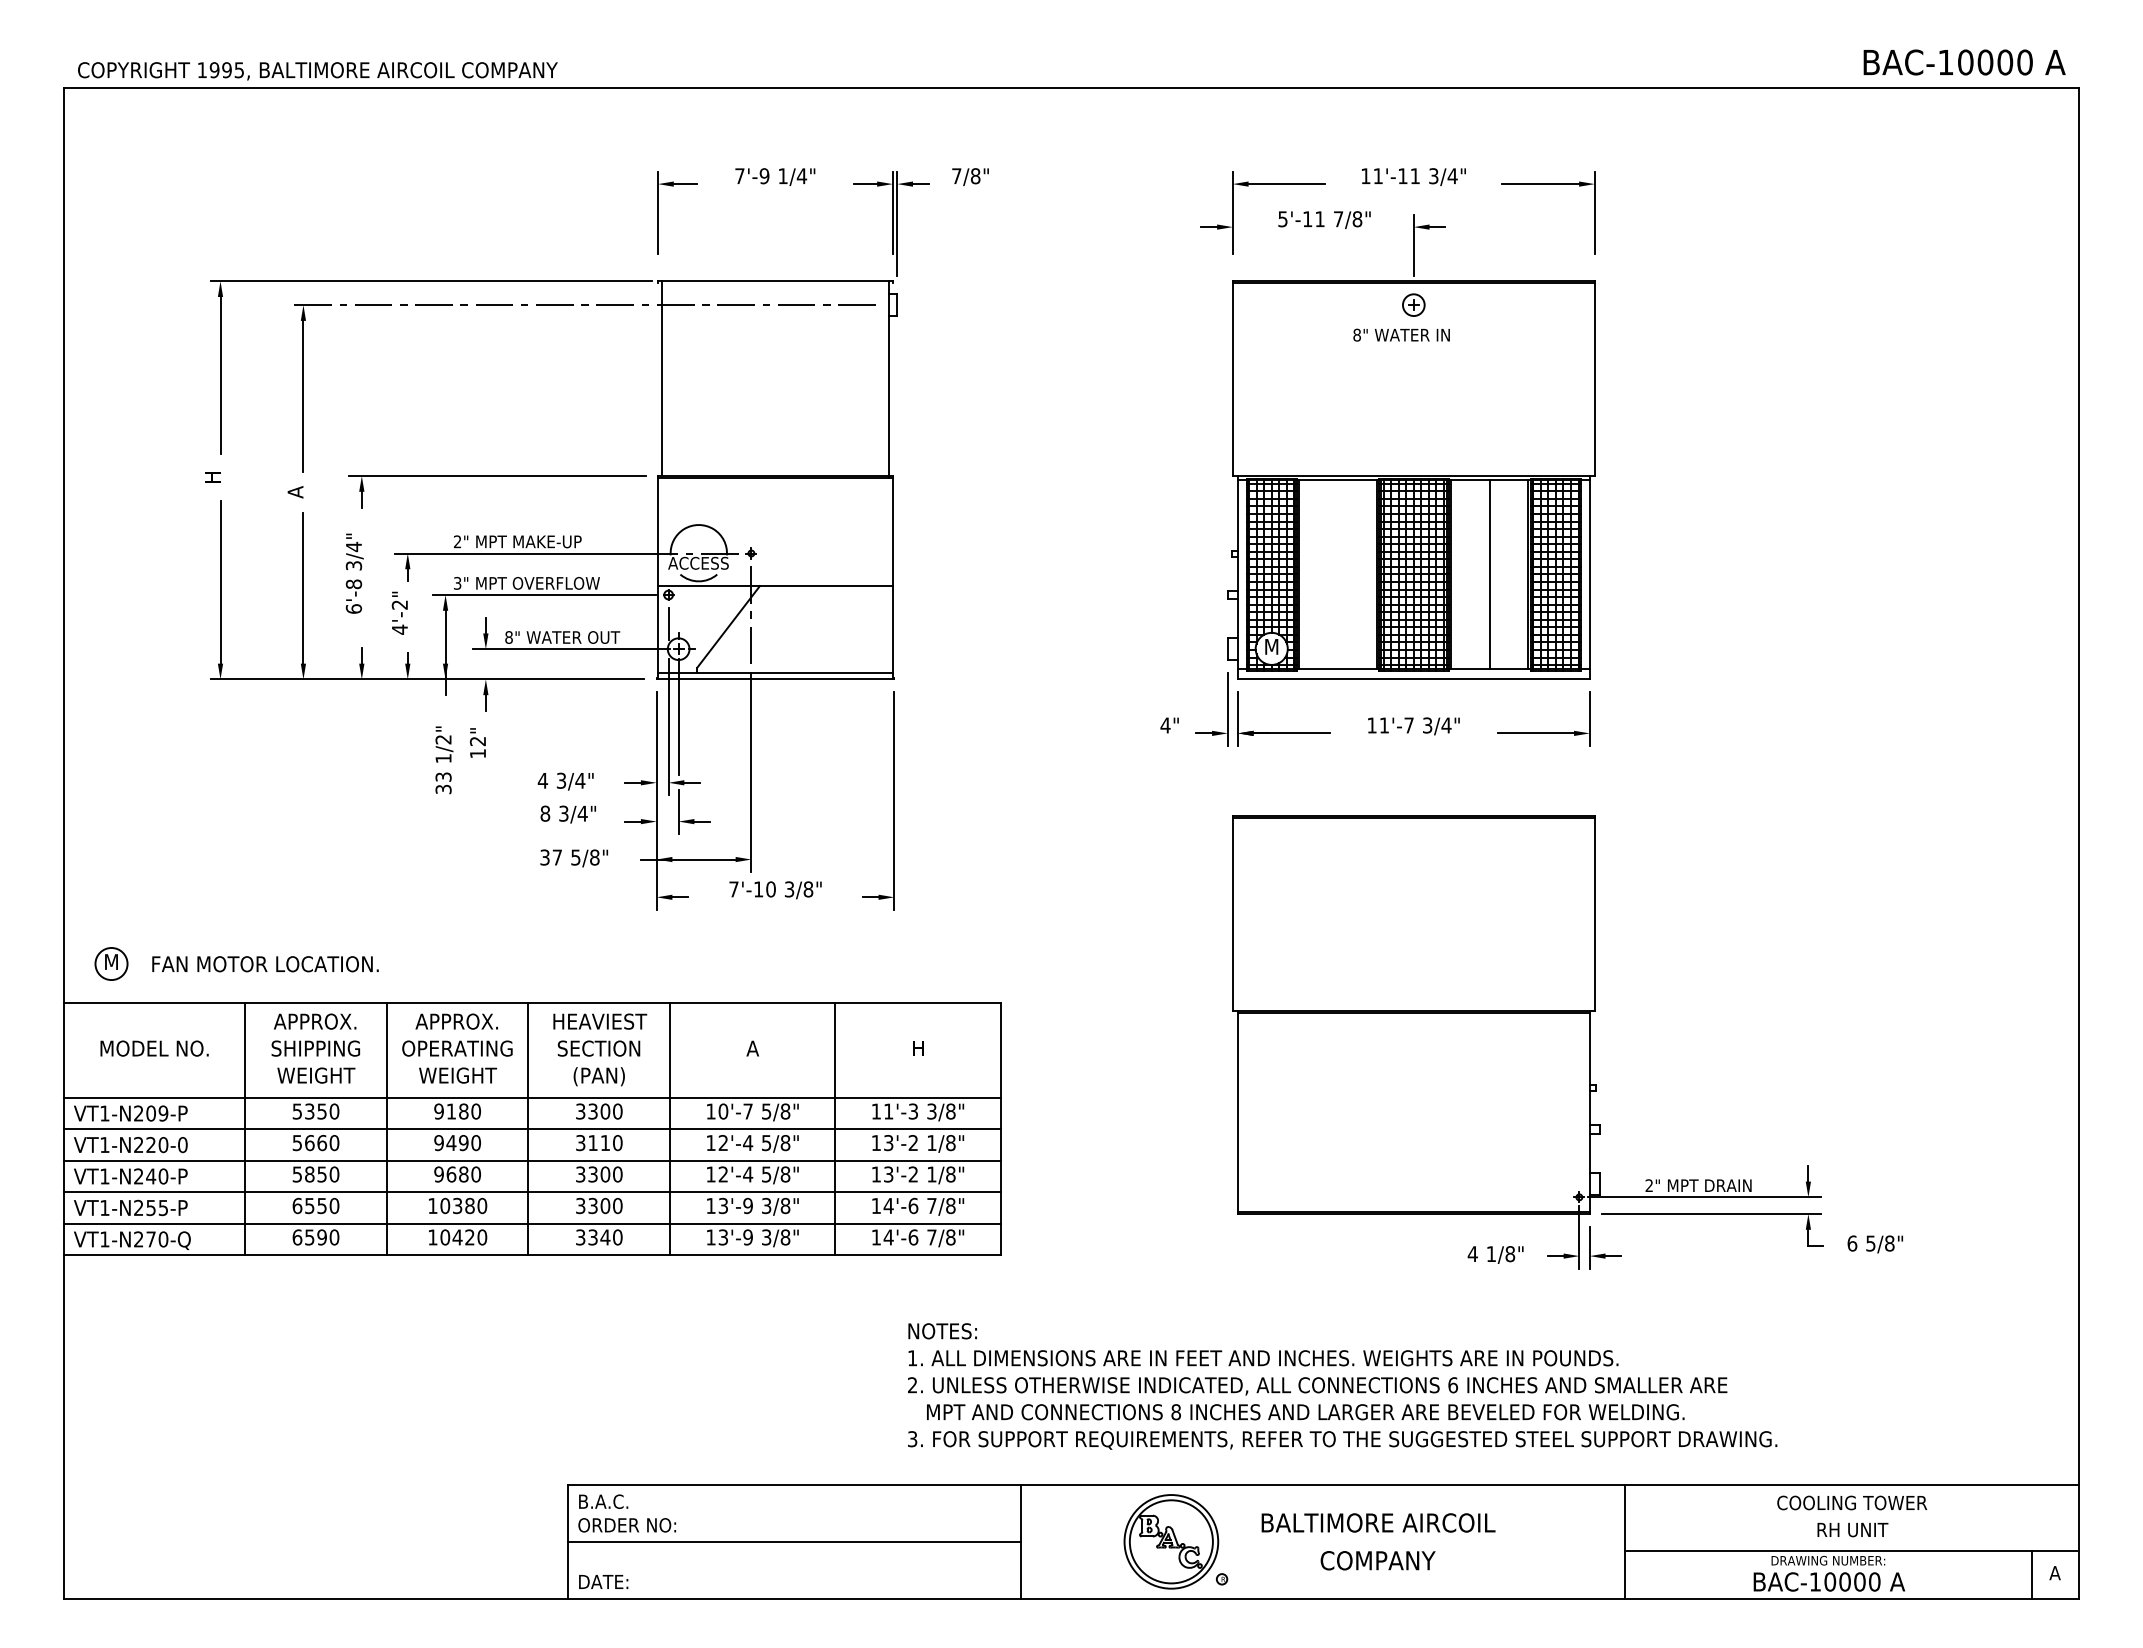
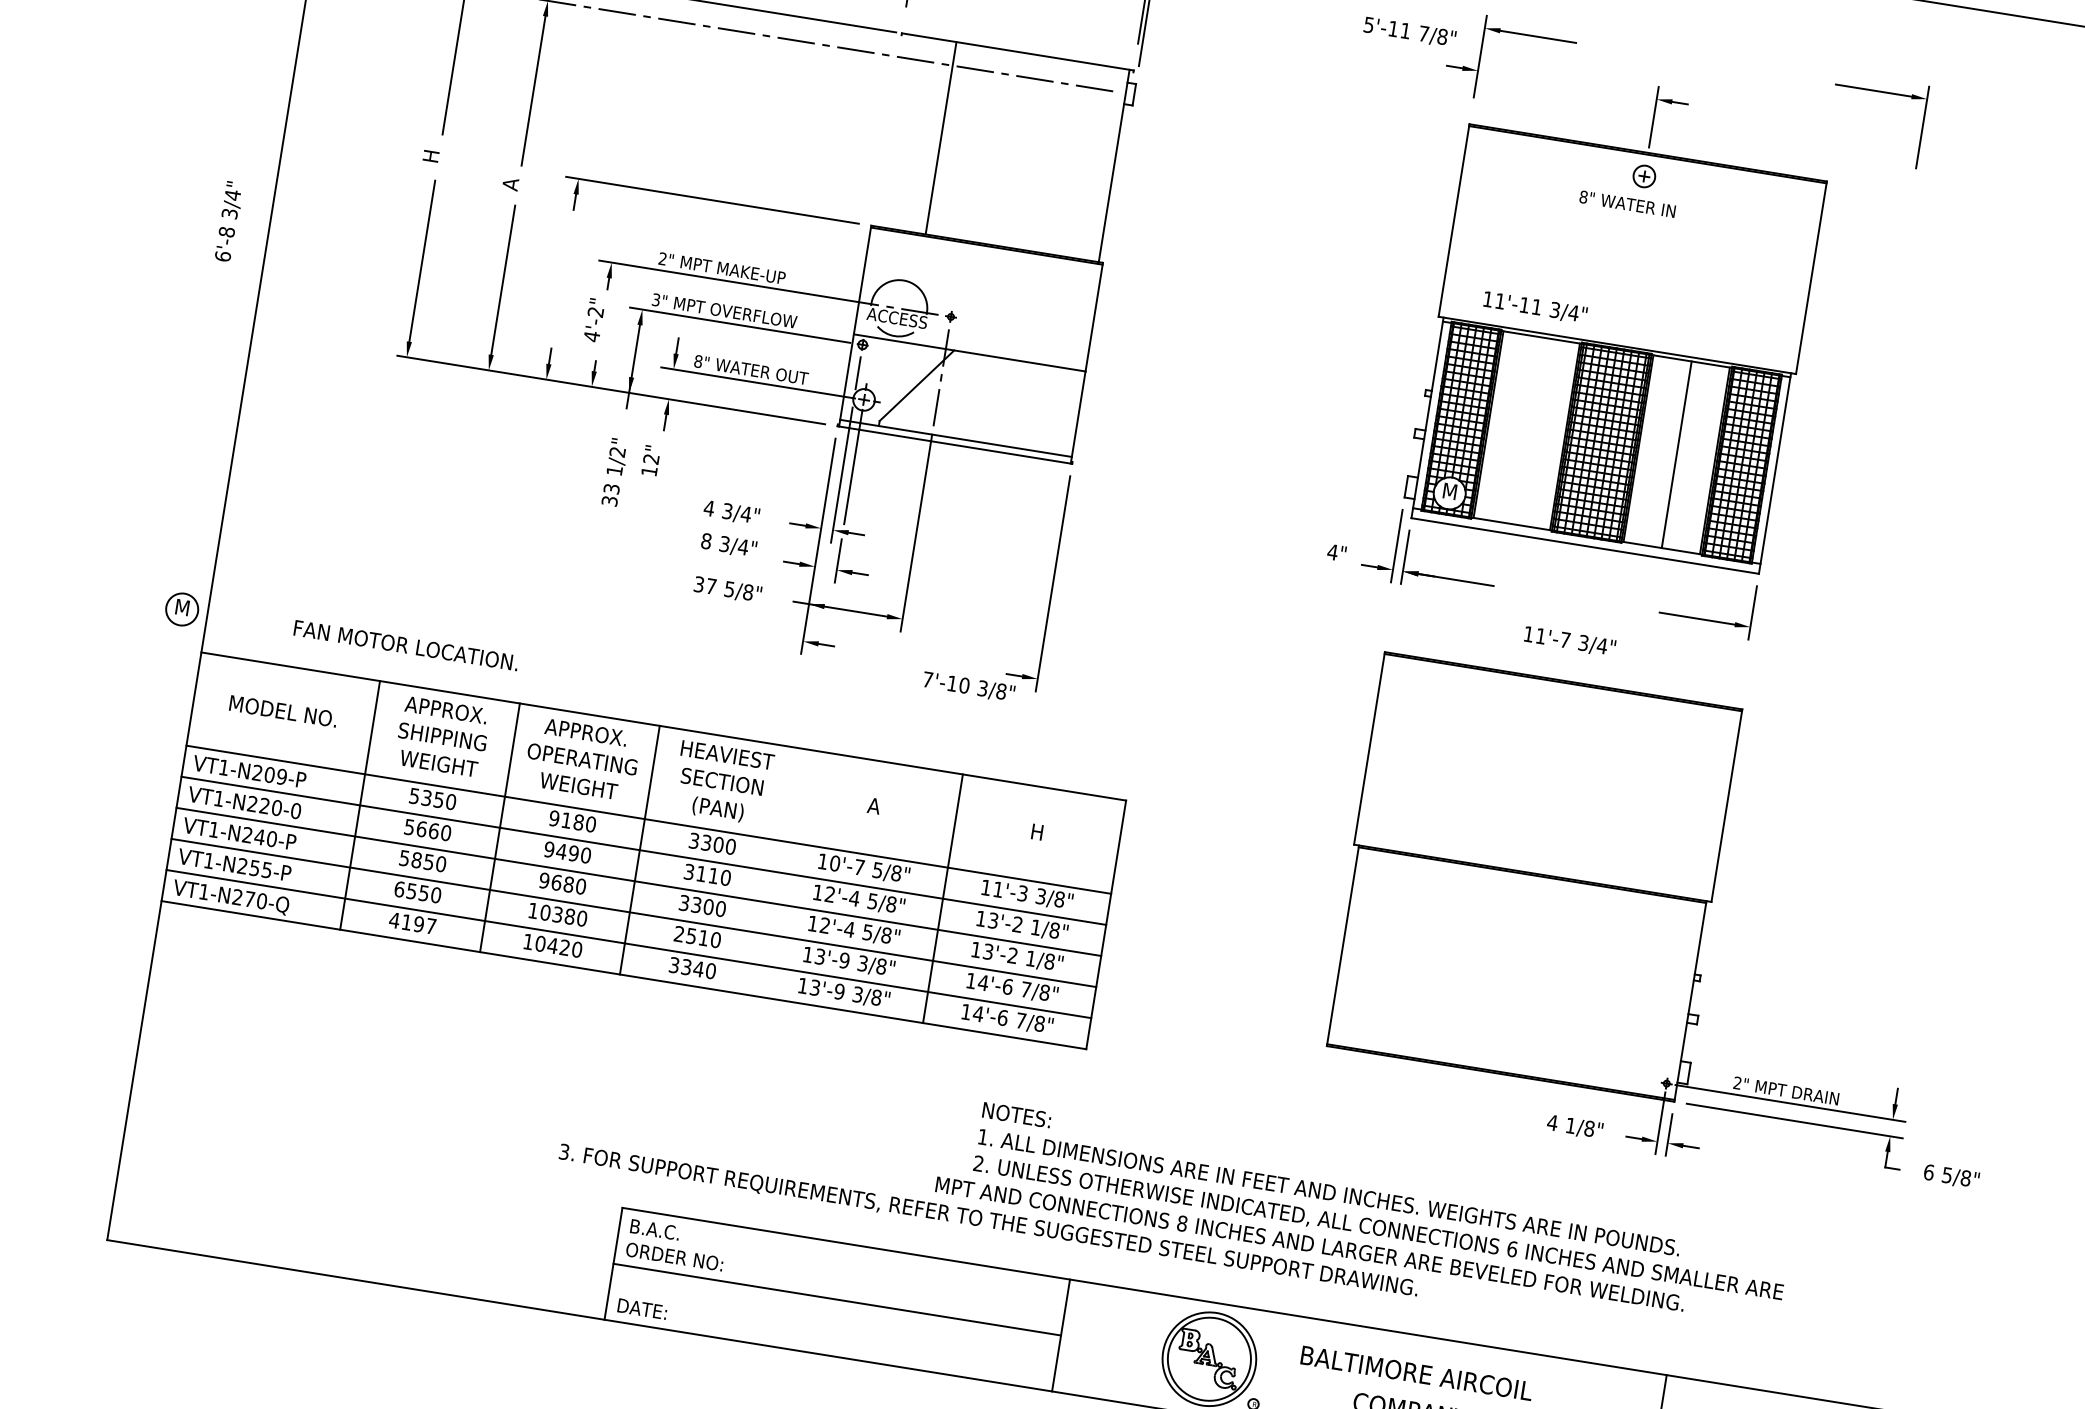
text: (1413, 176) -> (1535, 307), moved
part: (1548, 184) -> (1881, 92), moved
text: (1324, 219) -> (1409, 31), moved
line: (662, 378) -> (941, 138), moved
text: (354, 573) -> (229, 221), moved
text: (1413, 726) -> (1569, 641), moved
text: (775, 890) -> (968, 687), moved
part: (111, 963) -> (182, 609), moved
line: (670, 1129) -> (780, 872), removed
text: (593, 1205) -> (691, 935), 3300 -> 2510
text: (315, 1237) -> (412, 923), 6590 -> 4197
text: (1305, 1412) -> (1309, 1244), moved
text: (1342, 1440) -> (988, 1221), moved

